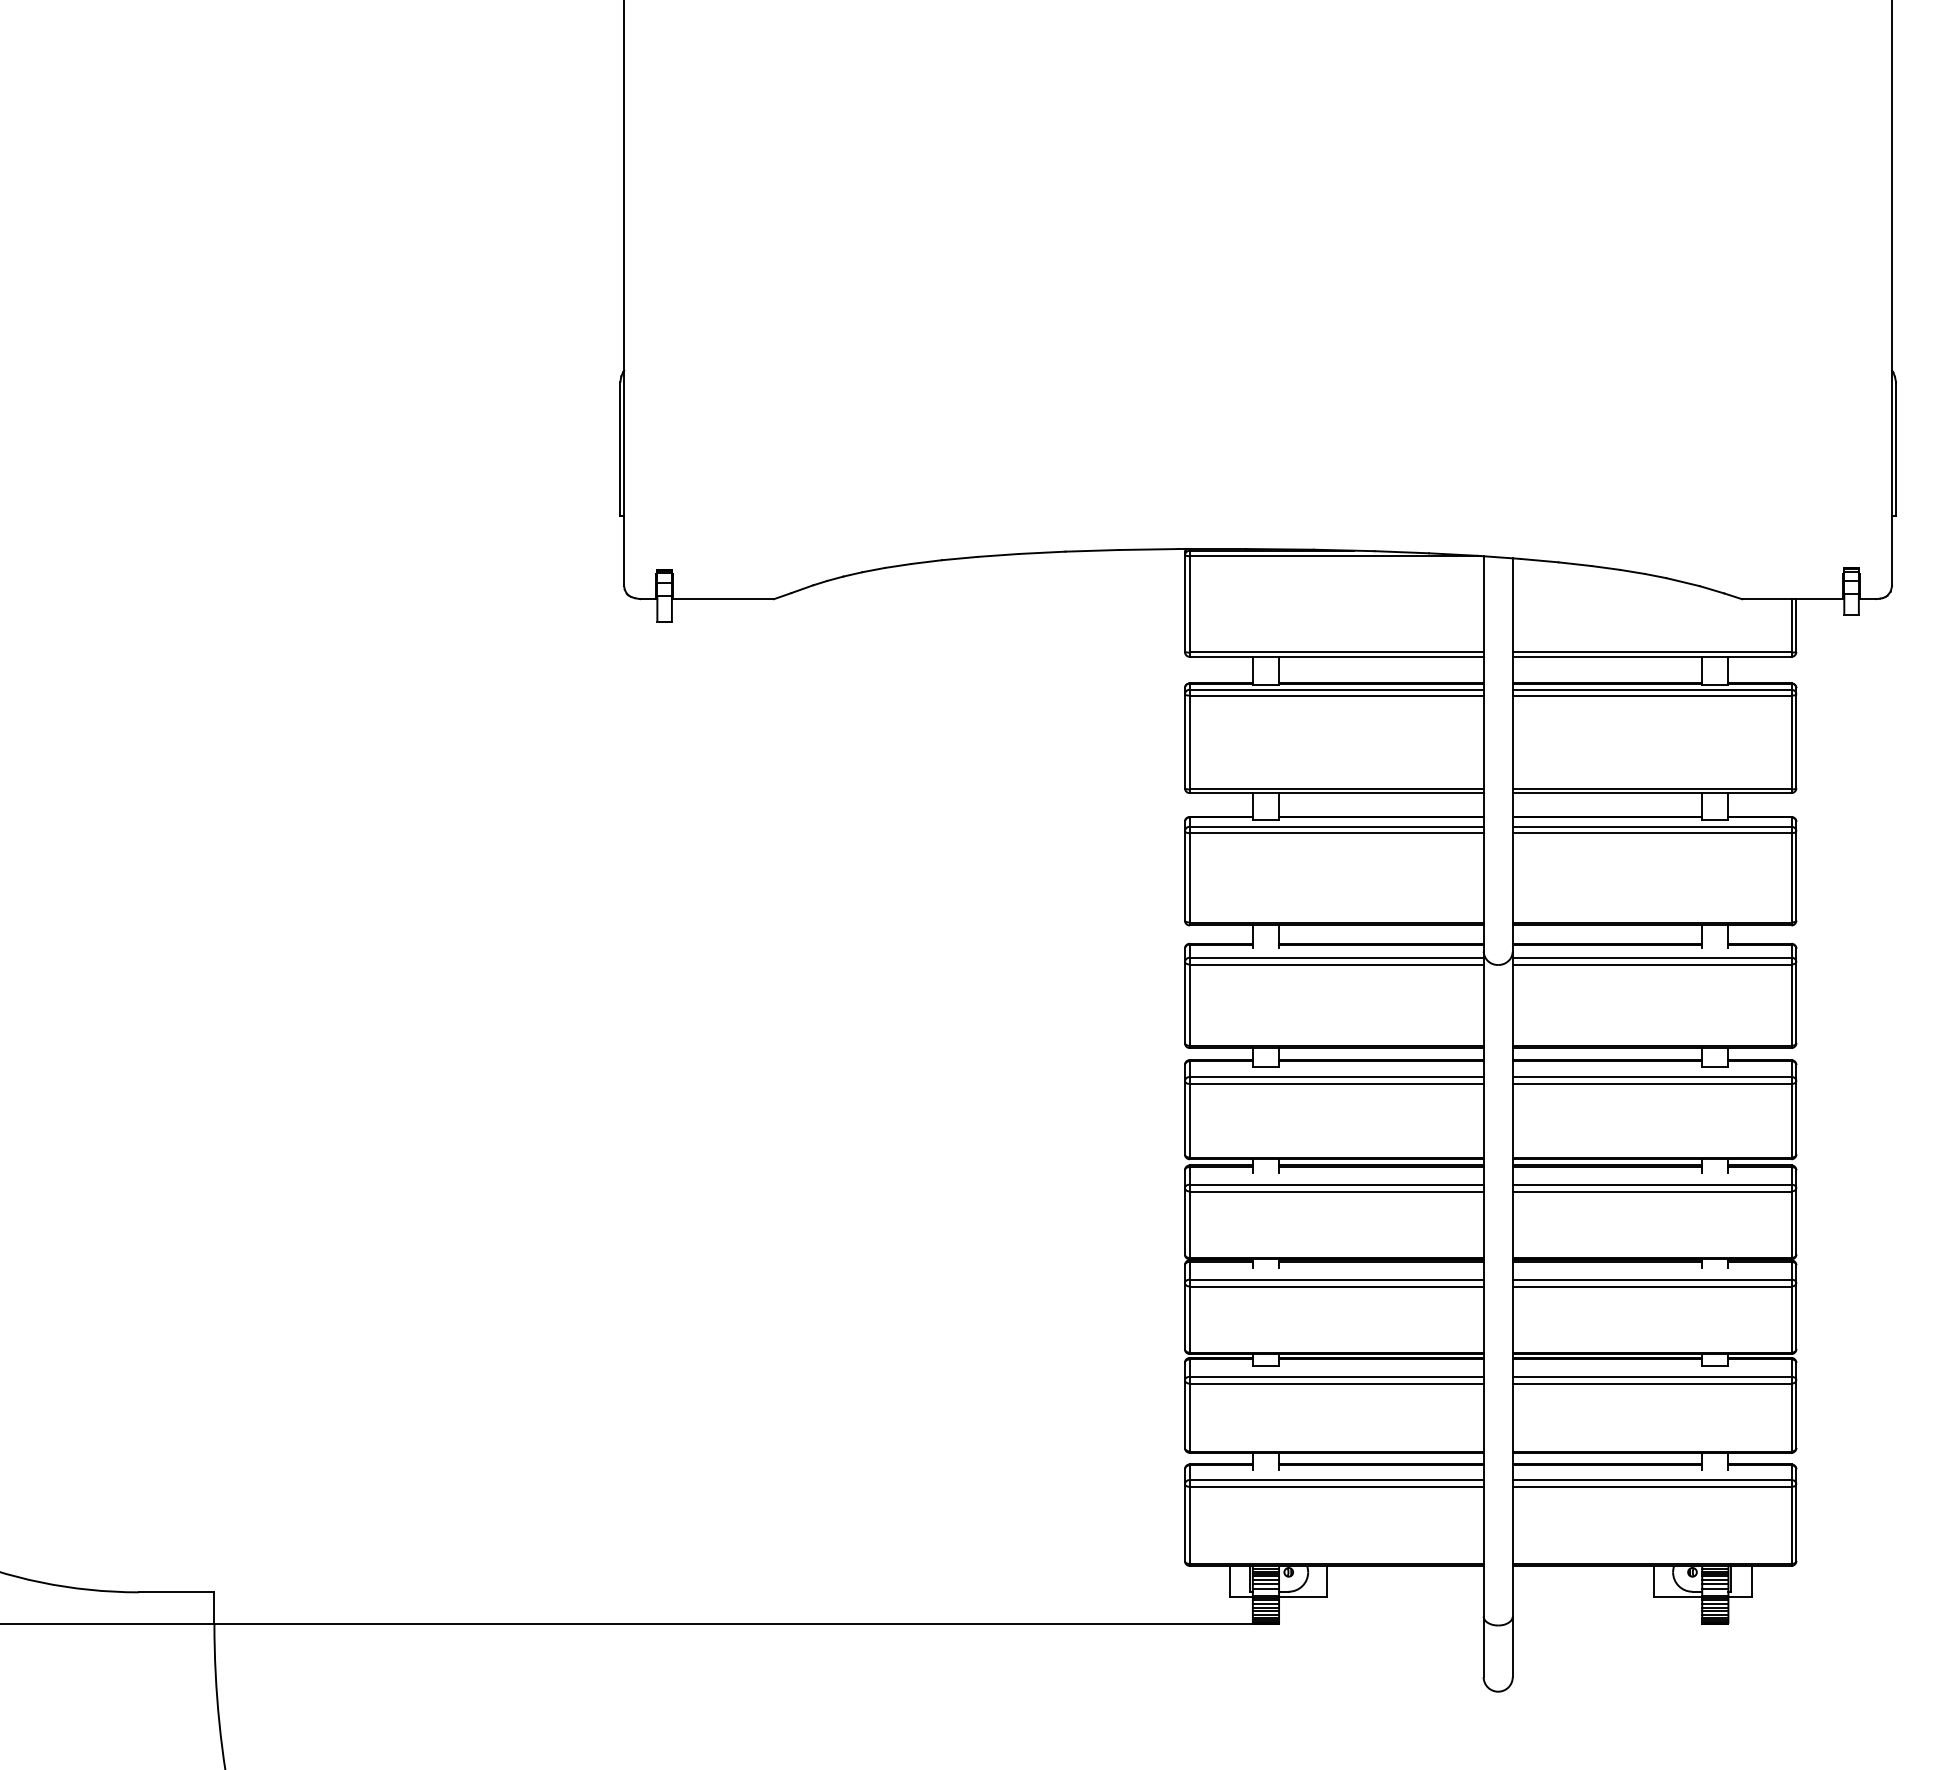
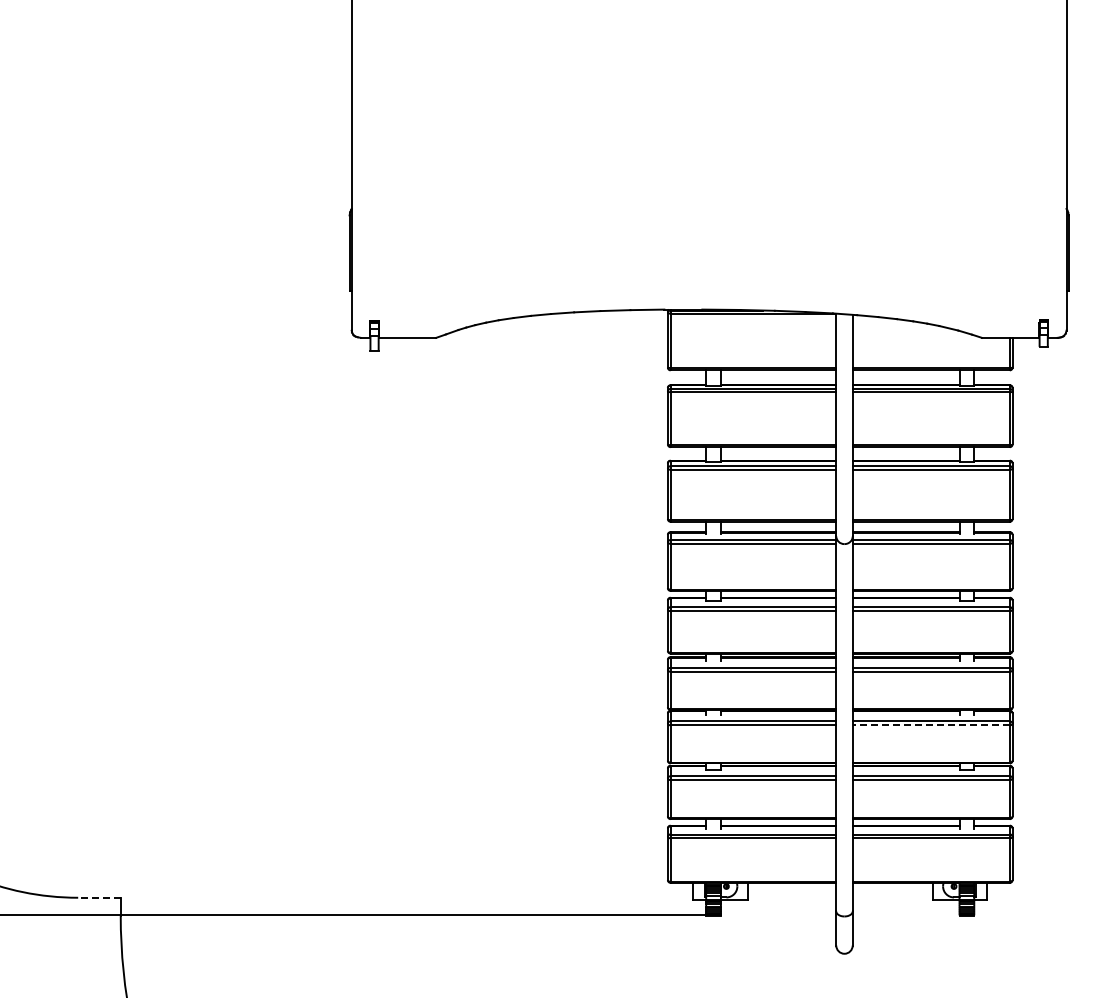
line: (1652, 1286) -> (931, 725), solid -> dashed
line: (174, 1591) -> (98, 897), solid -> dashed

